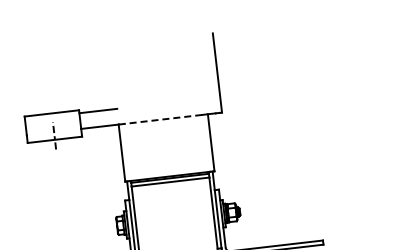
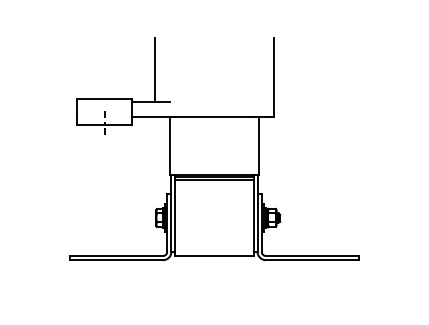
line: (99, 78) -> (155, 69), added
line: (163, 119) -> (214, 117), dashed -> solid

